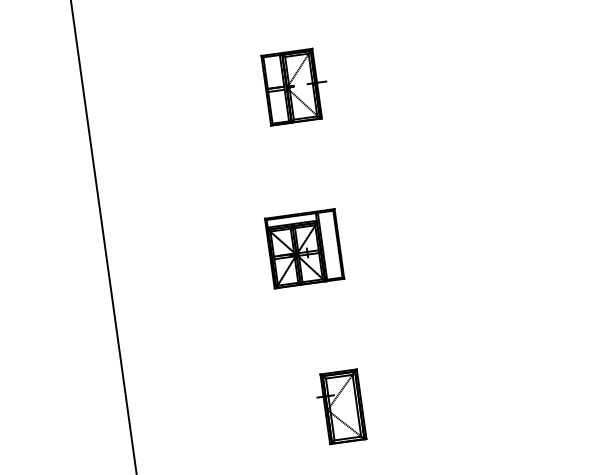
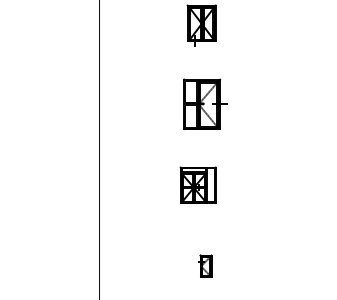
part: (296, 85) -> (205, 103), size x1.4
part: (338, 405) -> (204, 265), size x0.6

